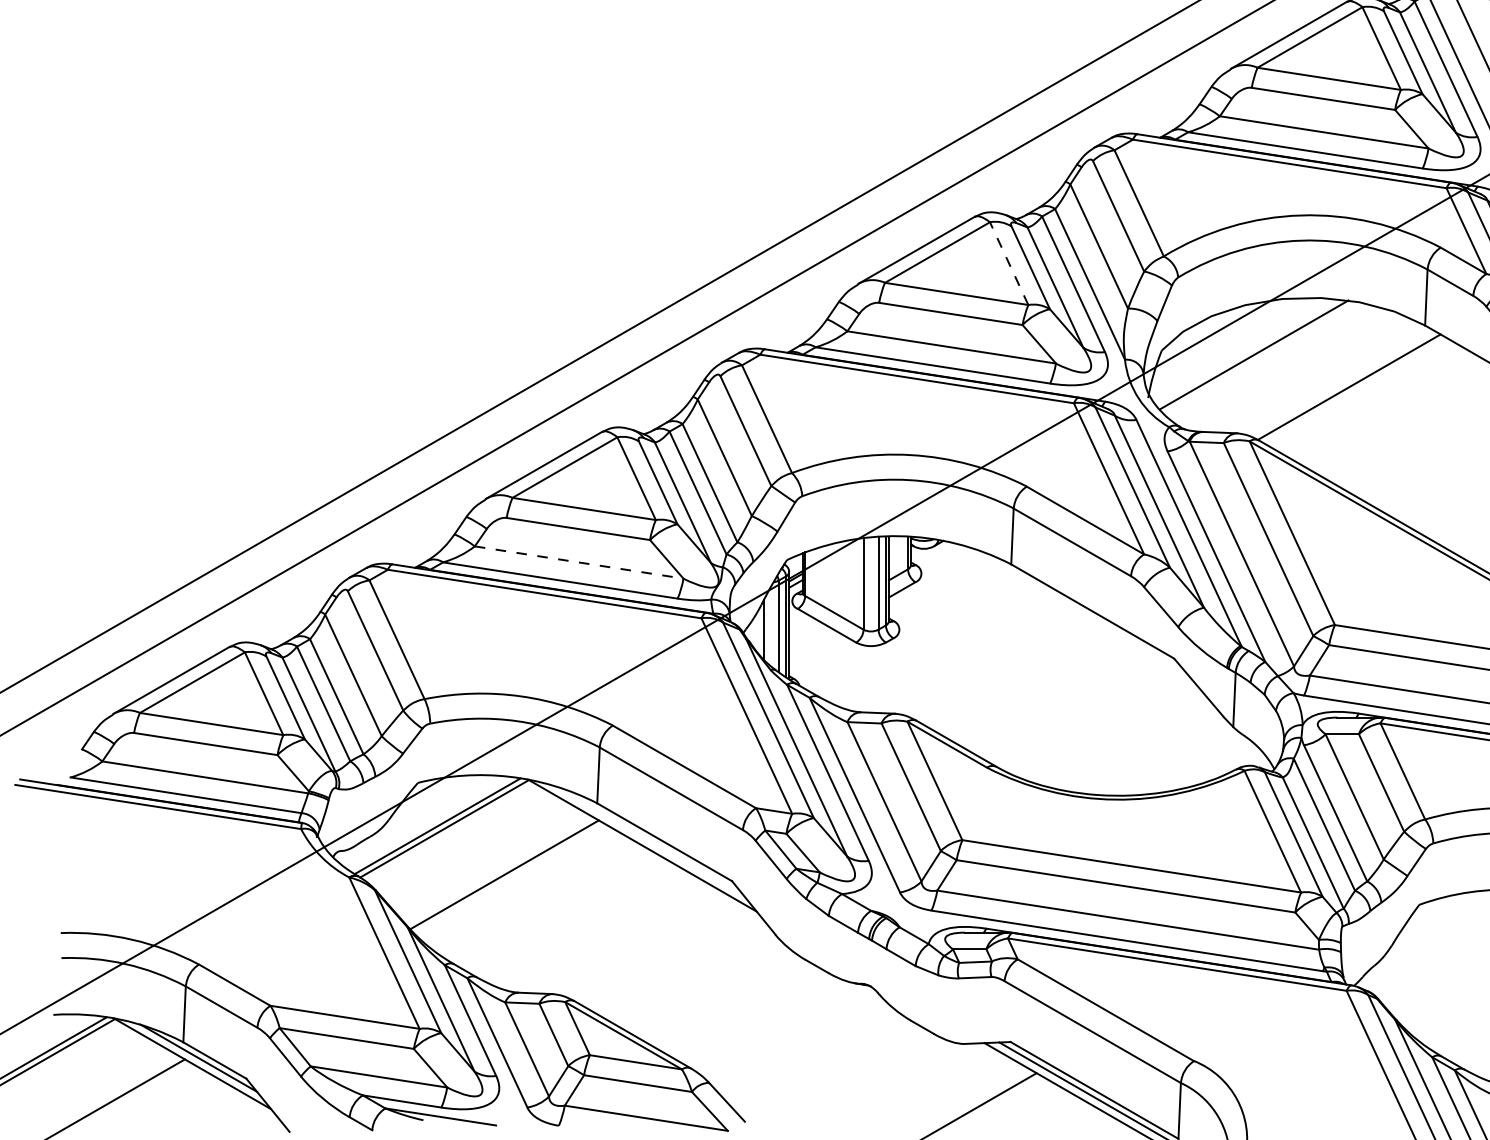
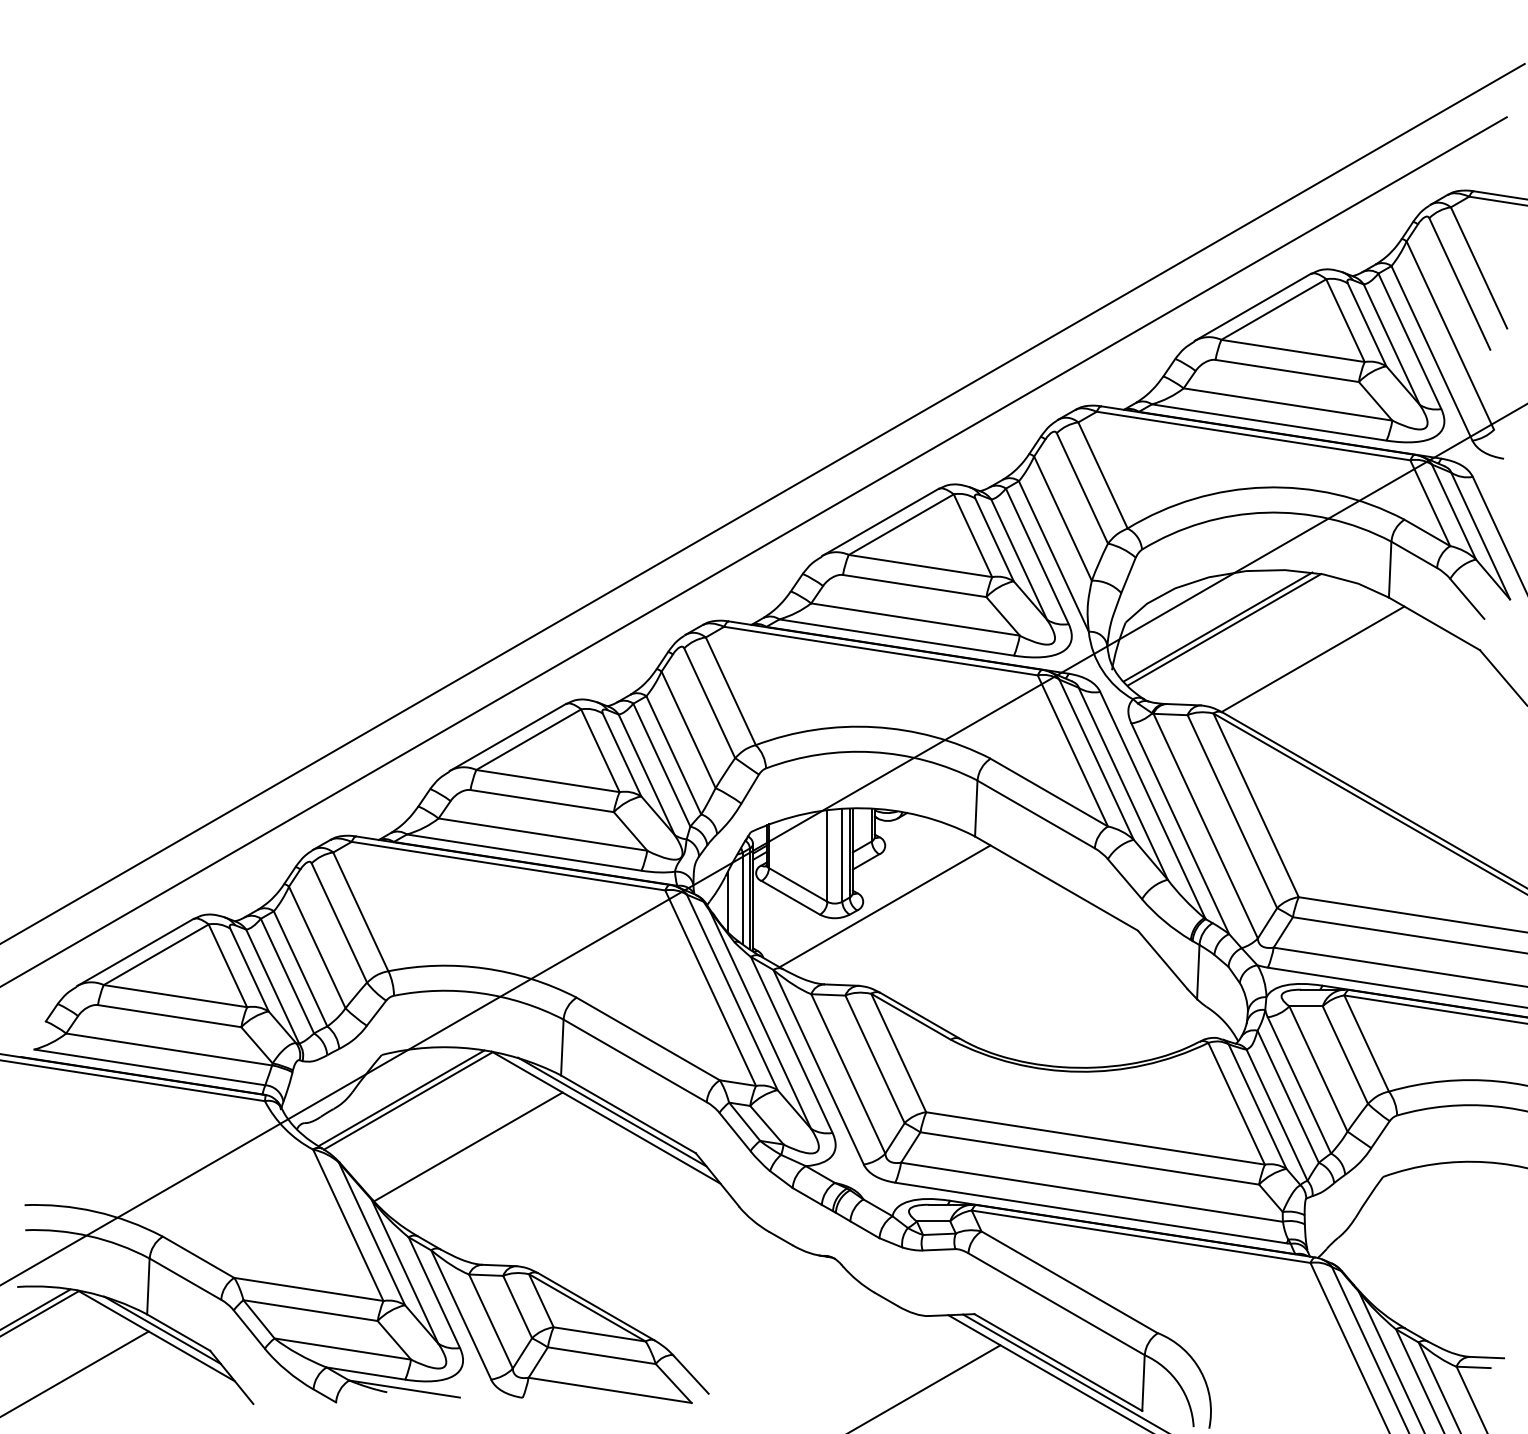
line: (1008, 263) -> (972, 535), dashed -> solid
line: (1260, 357) -> (1224, 629), added
line: (578, 562) -> (542, 834), dashed -> solid
line: (920, 634) -> (884, 906), added
line: (648, 839) -> (612, 1111), added

